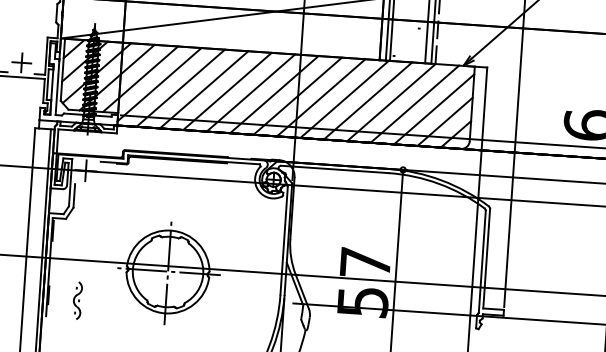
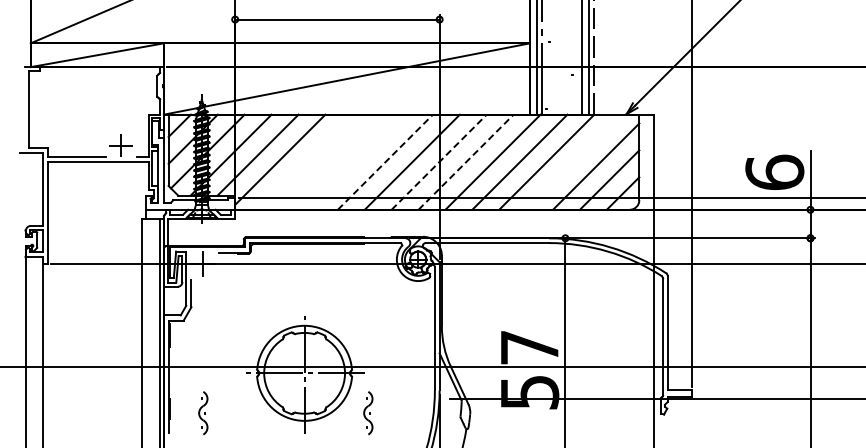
line: (180, 87) -> (304, 161), removed
line: (204, 89) -> (331, 161), removed
line: (227, 90) -> (358, 161), removed
line: (251, 92) -> (385, 161), solid -> dashed
line: (298, 95) -> (439, 161), solid -> dashed
line: (321, 97) -> (466, 161), solid -> dashed
line: (414, 103) -> (573, 161), removed
part: (221, 310) -> (368, 413), added

